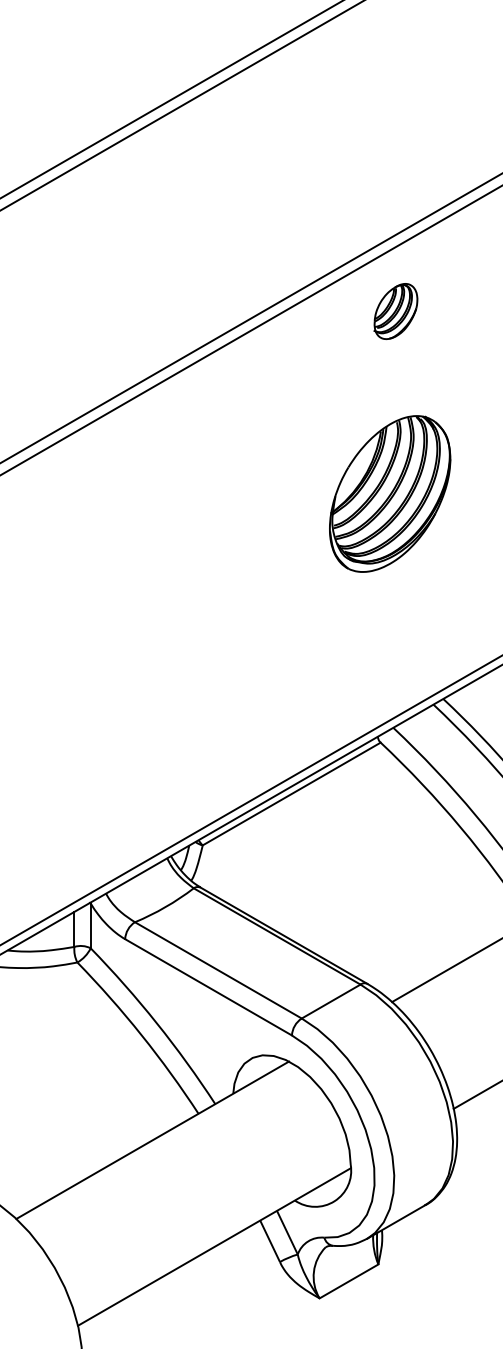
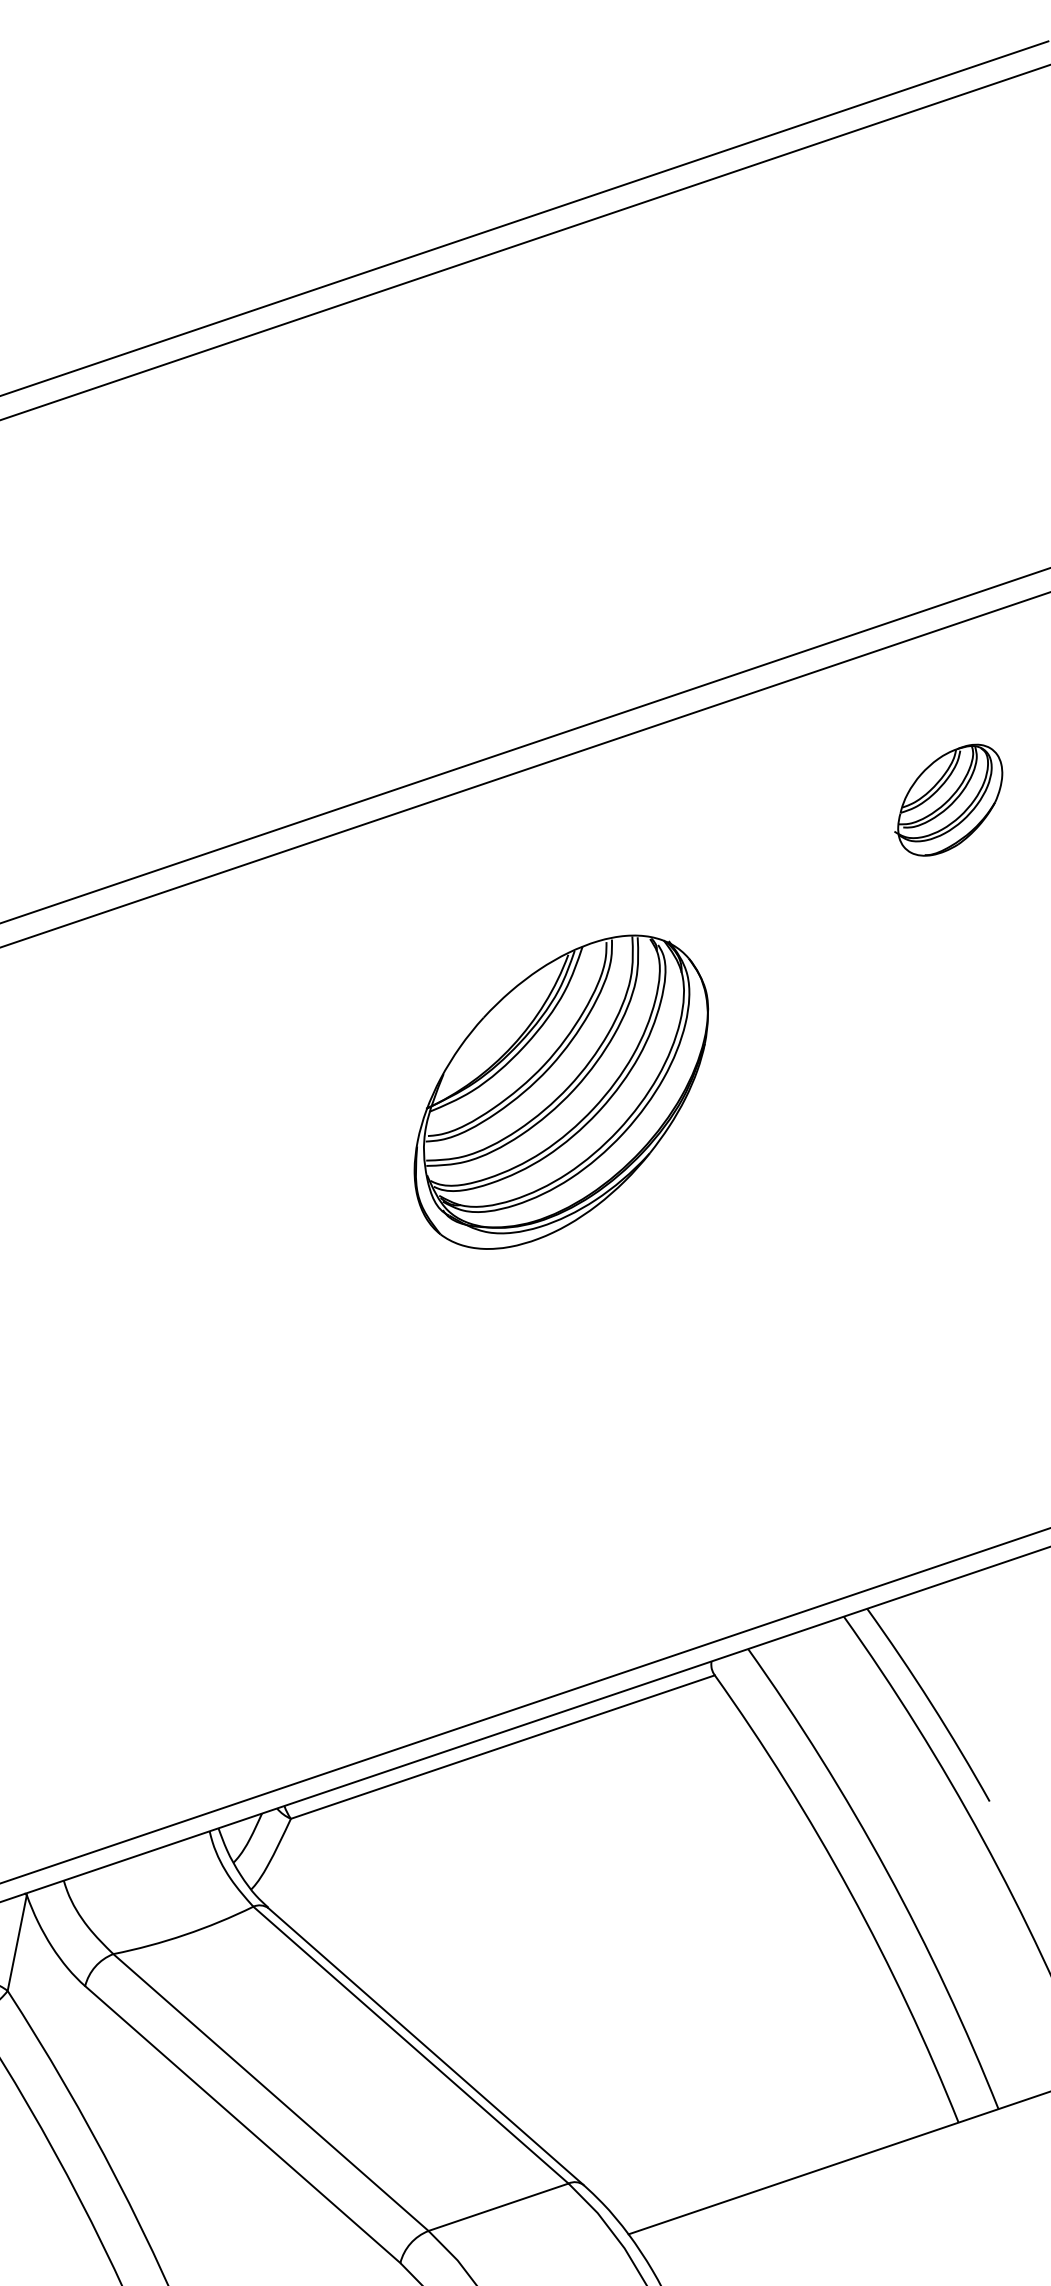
part: (395, 311) -> (949, 799), moved
part: (390, 493) -> (562, 1091), moved

